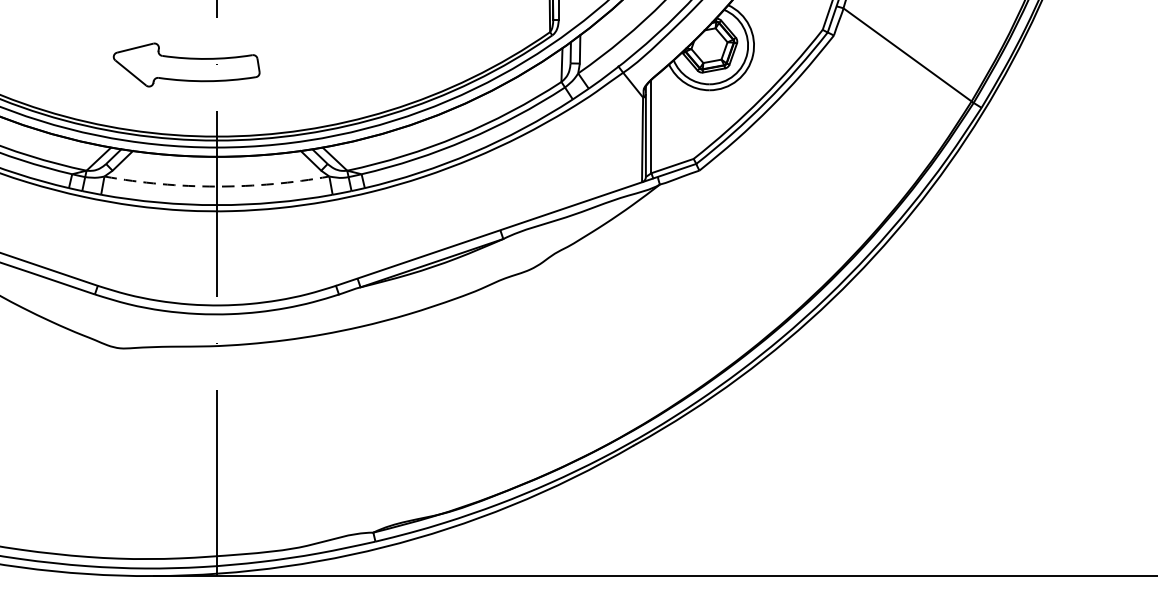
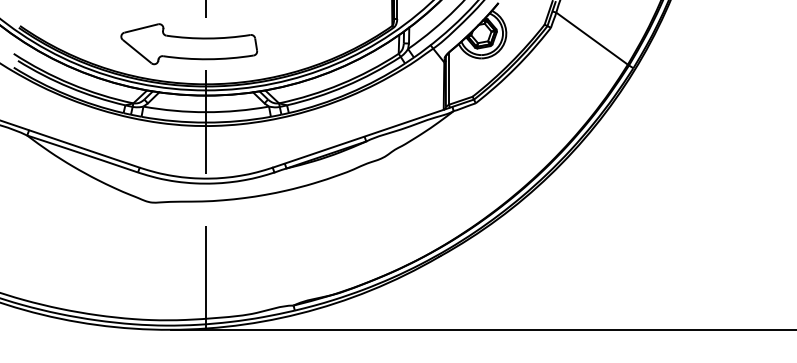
part: (186, 65) -> (189, 44), size x1.67
arc: (217, 187) -> (206, 112), dashed -> solid

